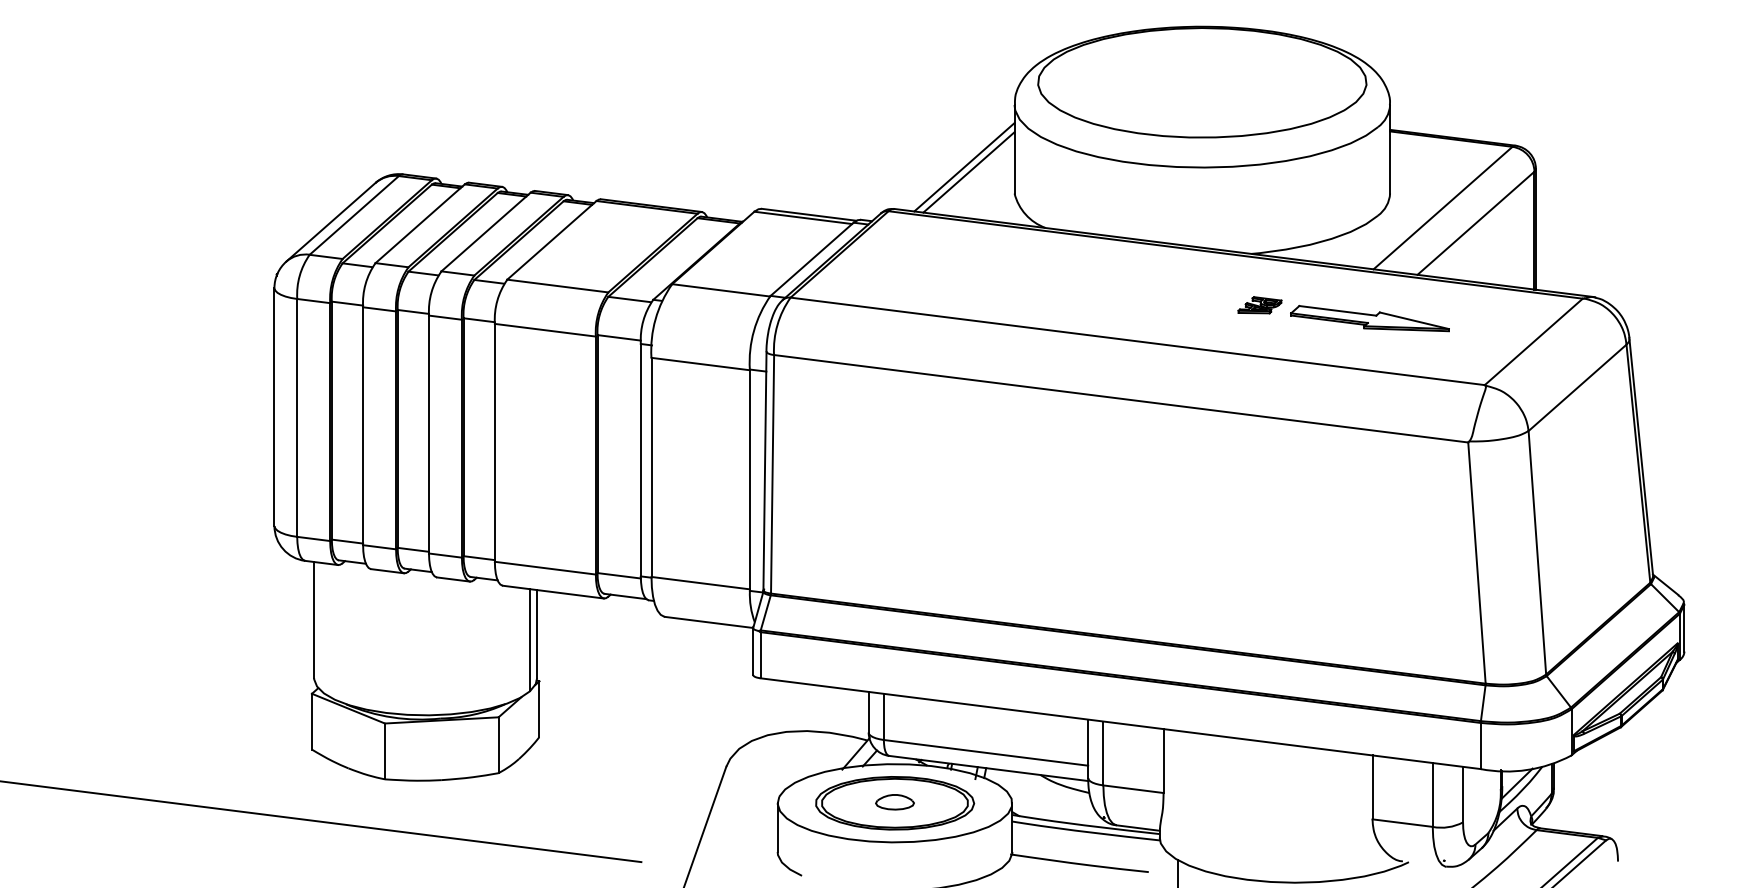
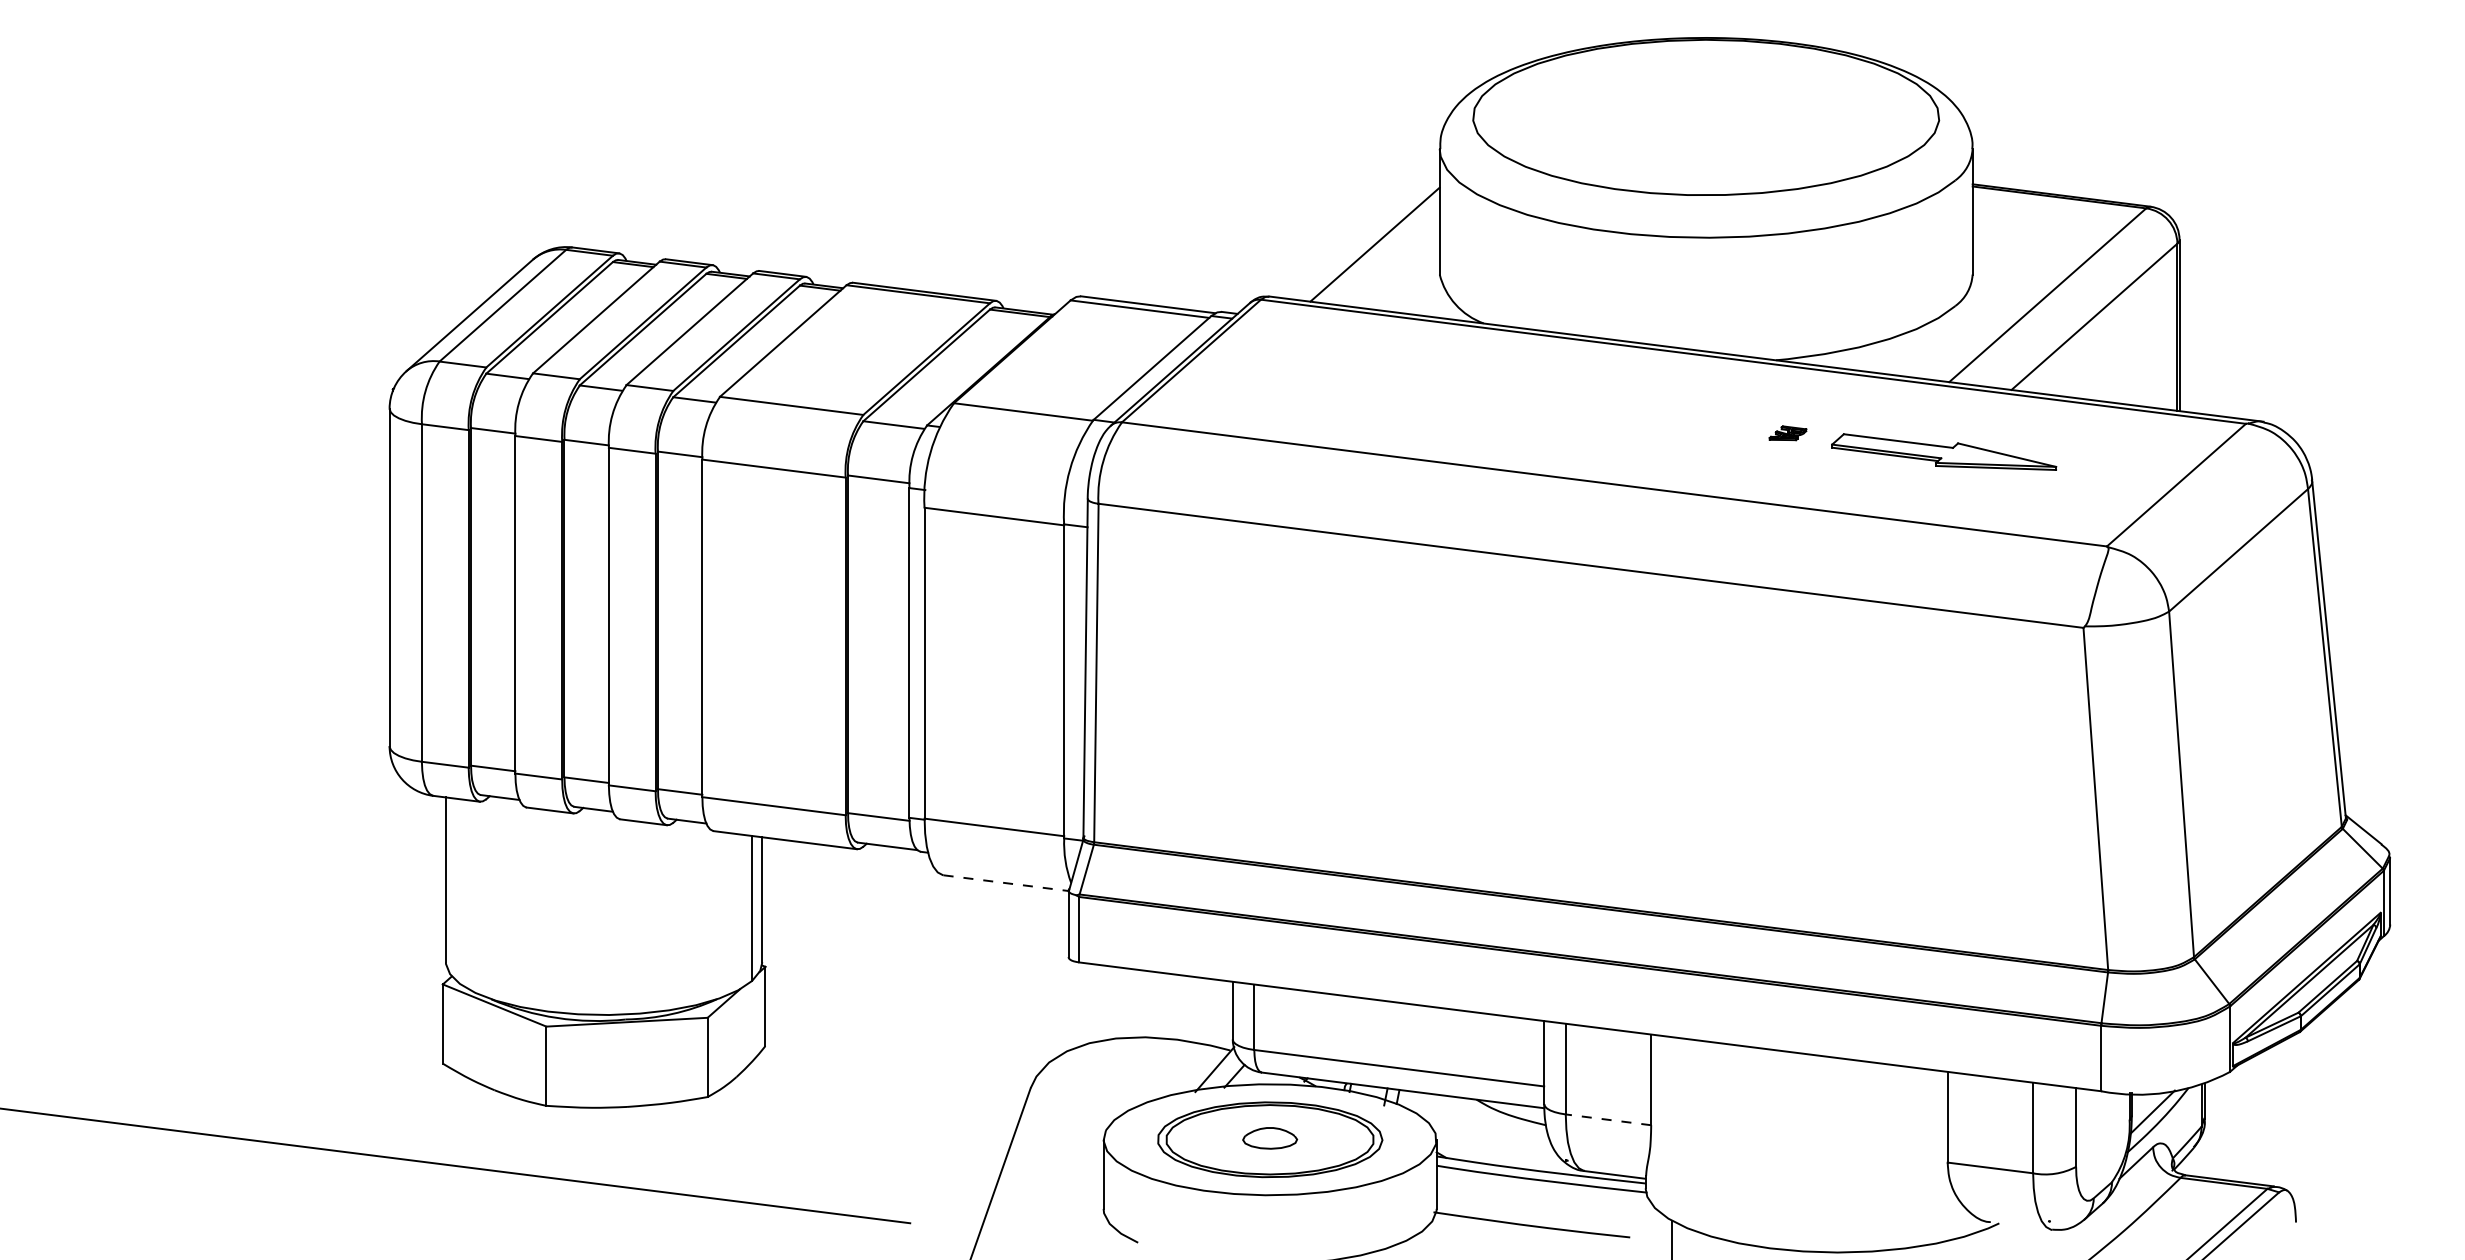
line: (964, 167) -> (1368, 237), removed
part: (1259, 305) -> (1787, 433), size x0.6
line: (709, 622) -> (1006, 883), solid -> dashed
line: (1132, 789) -> (1607, 1120), solid -> dashed

